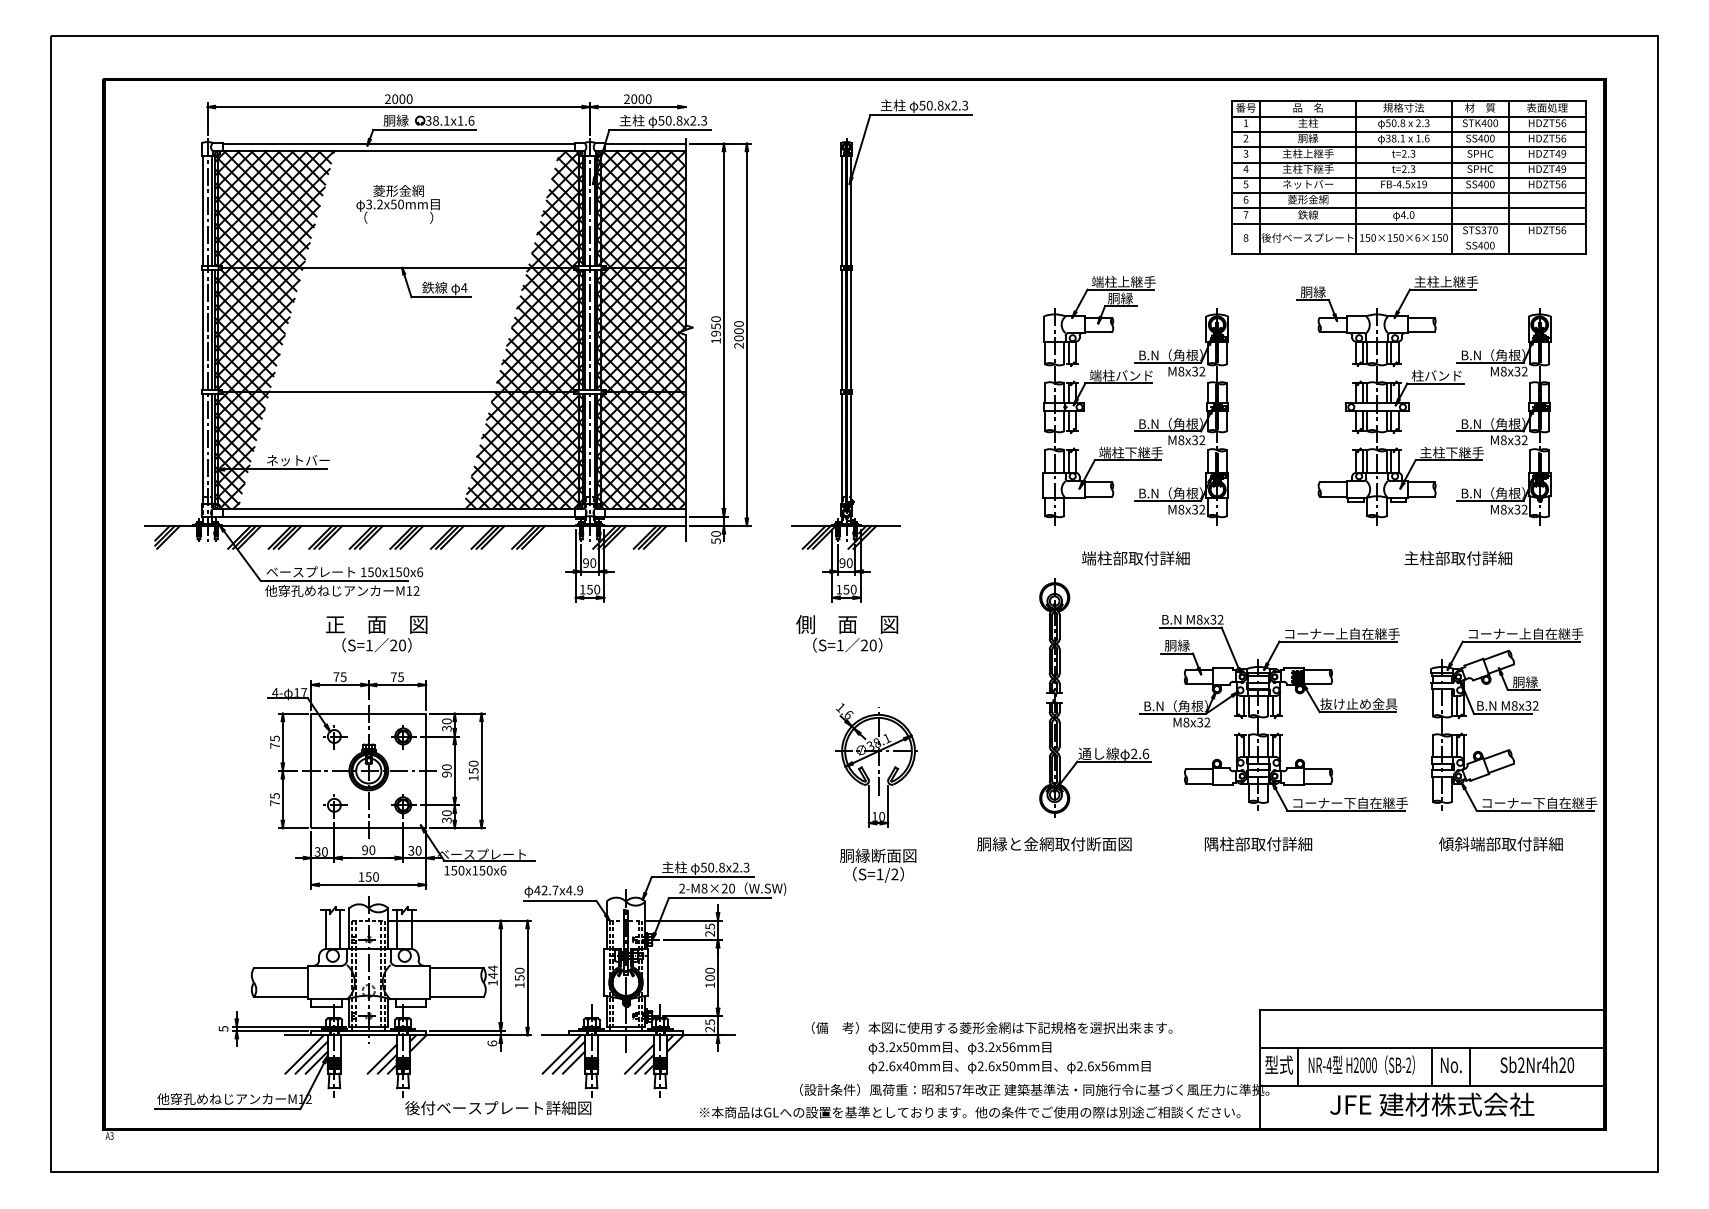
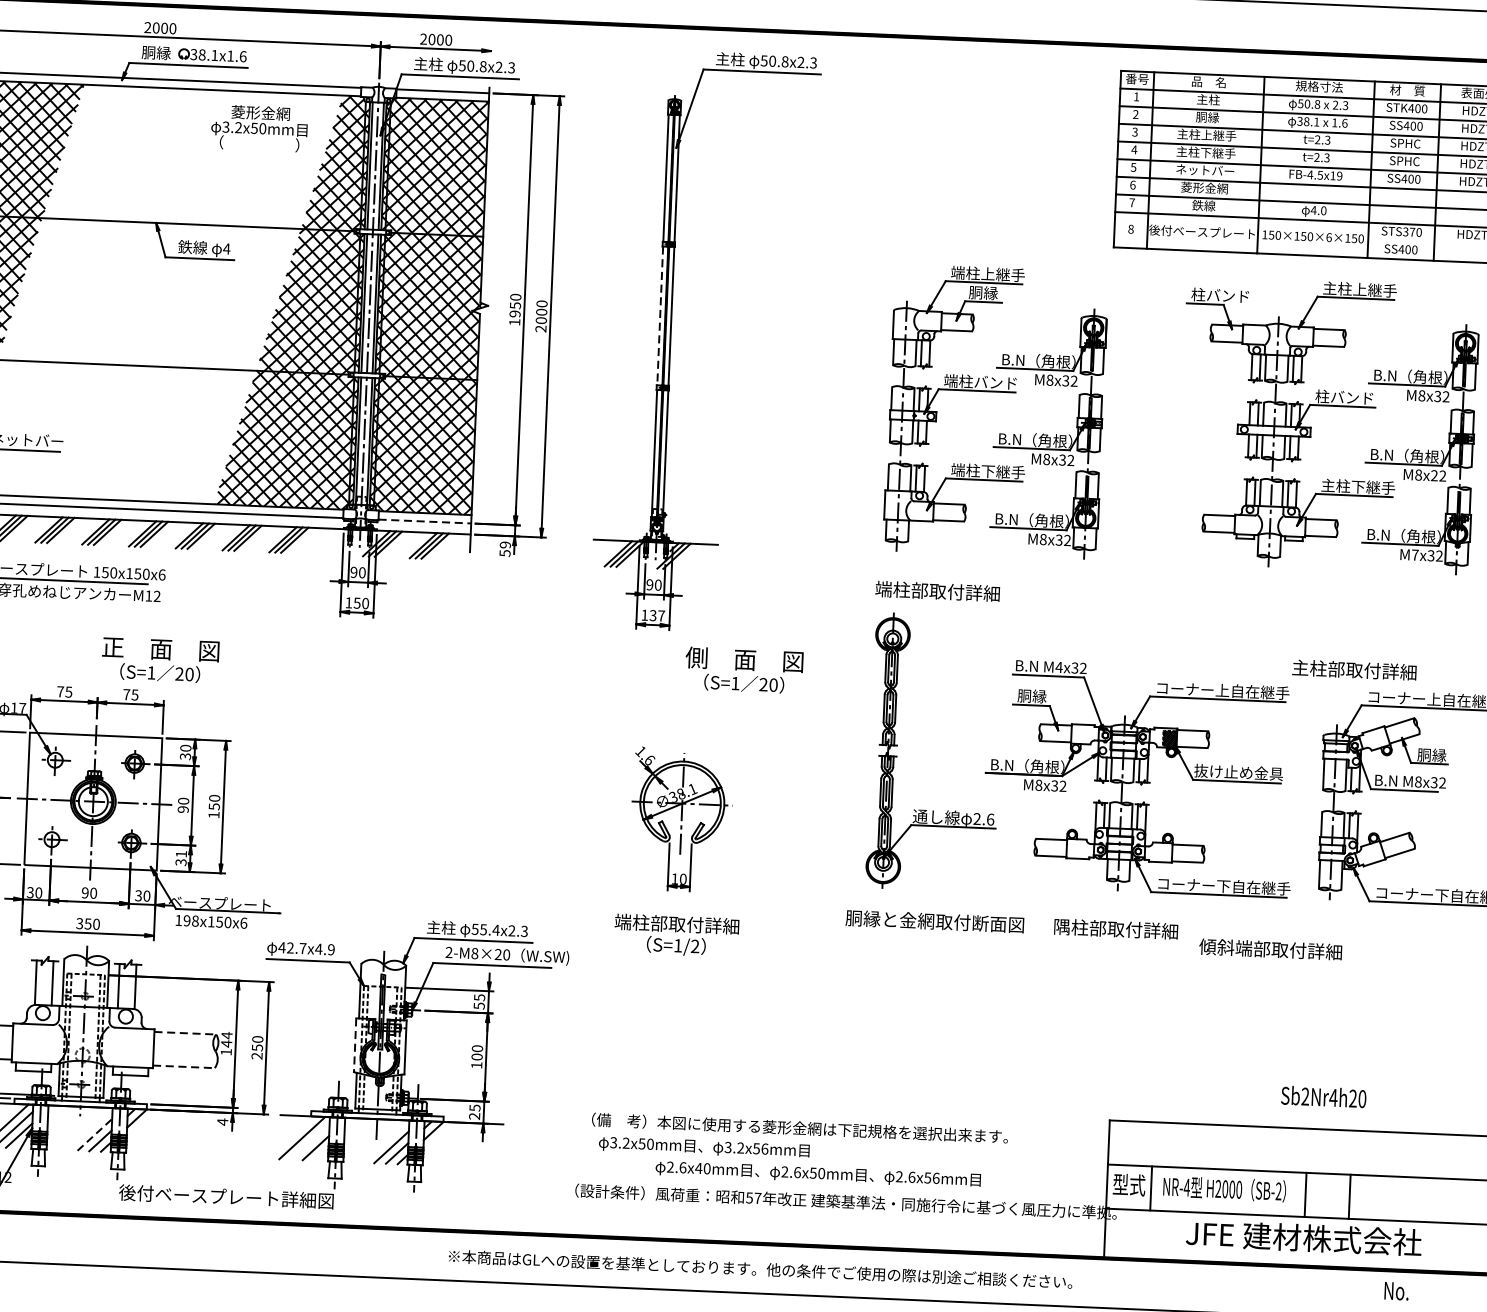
text: (397, 204) -> (258, 128), moved
text: (1325, 292) -> (1220, 295), 胴縁 -> 柱バンド
line: (841, 330) -> (659, 316), solid -> dashed
text: (1517, 440) -> (1434, 475), M8x32 -> M8x22
text: (1503, 509) -> (1414, 554), M8x32 -> M7x32
line: (646, 516) -> (426, 521), solid -> dashed
text: (715, 533) -> (504, 544), 50 -> 59
text: (1135, 558) -> (937, 591), moved
text: (1457, 558) -> (1353, 670), moved
text: (850, 589) -> (657, 615), 150 -> 137
text: (1199, 619) -> (1058, 667), M8x32 -> M4x32
text: (376, 633) -> (160, 659), moved
text: (847, 633) -> (744, 670), moved
text: (446, 813) -> (180, 854), 30 -> 31
text: (1054, 844) -> (935, 921), moved
text: (1500, 844) -> (1270, 949), moved
text: (878, 855) -> (677, 923), 胴縁断面図 -> 端柱部取付詳細
text: (716, 867) -> (489, 929), 50.8x2.3 -> 55.4x2.3
text: (457, 870) -> (190, 920), 150x150x6 -> 198x150x6
text: (361, 876) -> (79, 923), 150 -> 350
text: (710, 933) -> (479, 1005), 25 -> 55
line: (456, 968) -> (184, 1033), solid -> dashed
line: (604, 972) -> (355, 1045), solid -> dashed
text: (519, 985) -> (256, 1056), 150 -> 250
line: (456, 997) -> (183, 1067), solid -> dashed
text: (492, 1043) -> (222, 1122), 6 -> 4
text: (959, 1048) -> (703, 1147), moved
line: (568, 1057) -> (309, 1141), removed
line: (382, 1058) -> (95, 1134), solid -> dashed
text: (1537, 1064) -> (1324, 1096), moved
text: (1451, 1065) -> (1396, 1291), moved
text: (970, 1112) -> (760, 1269), moved

